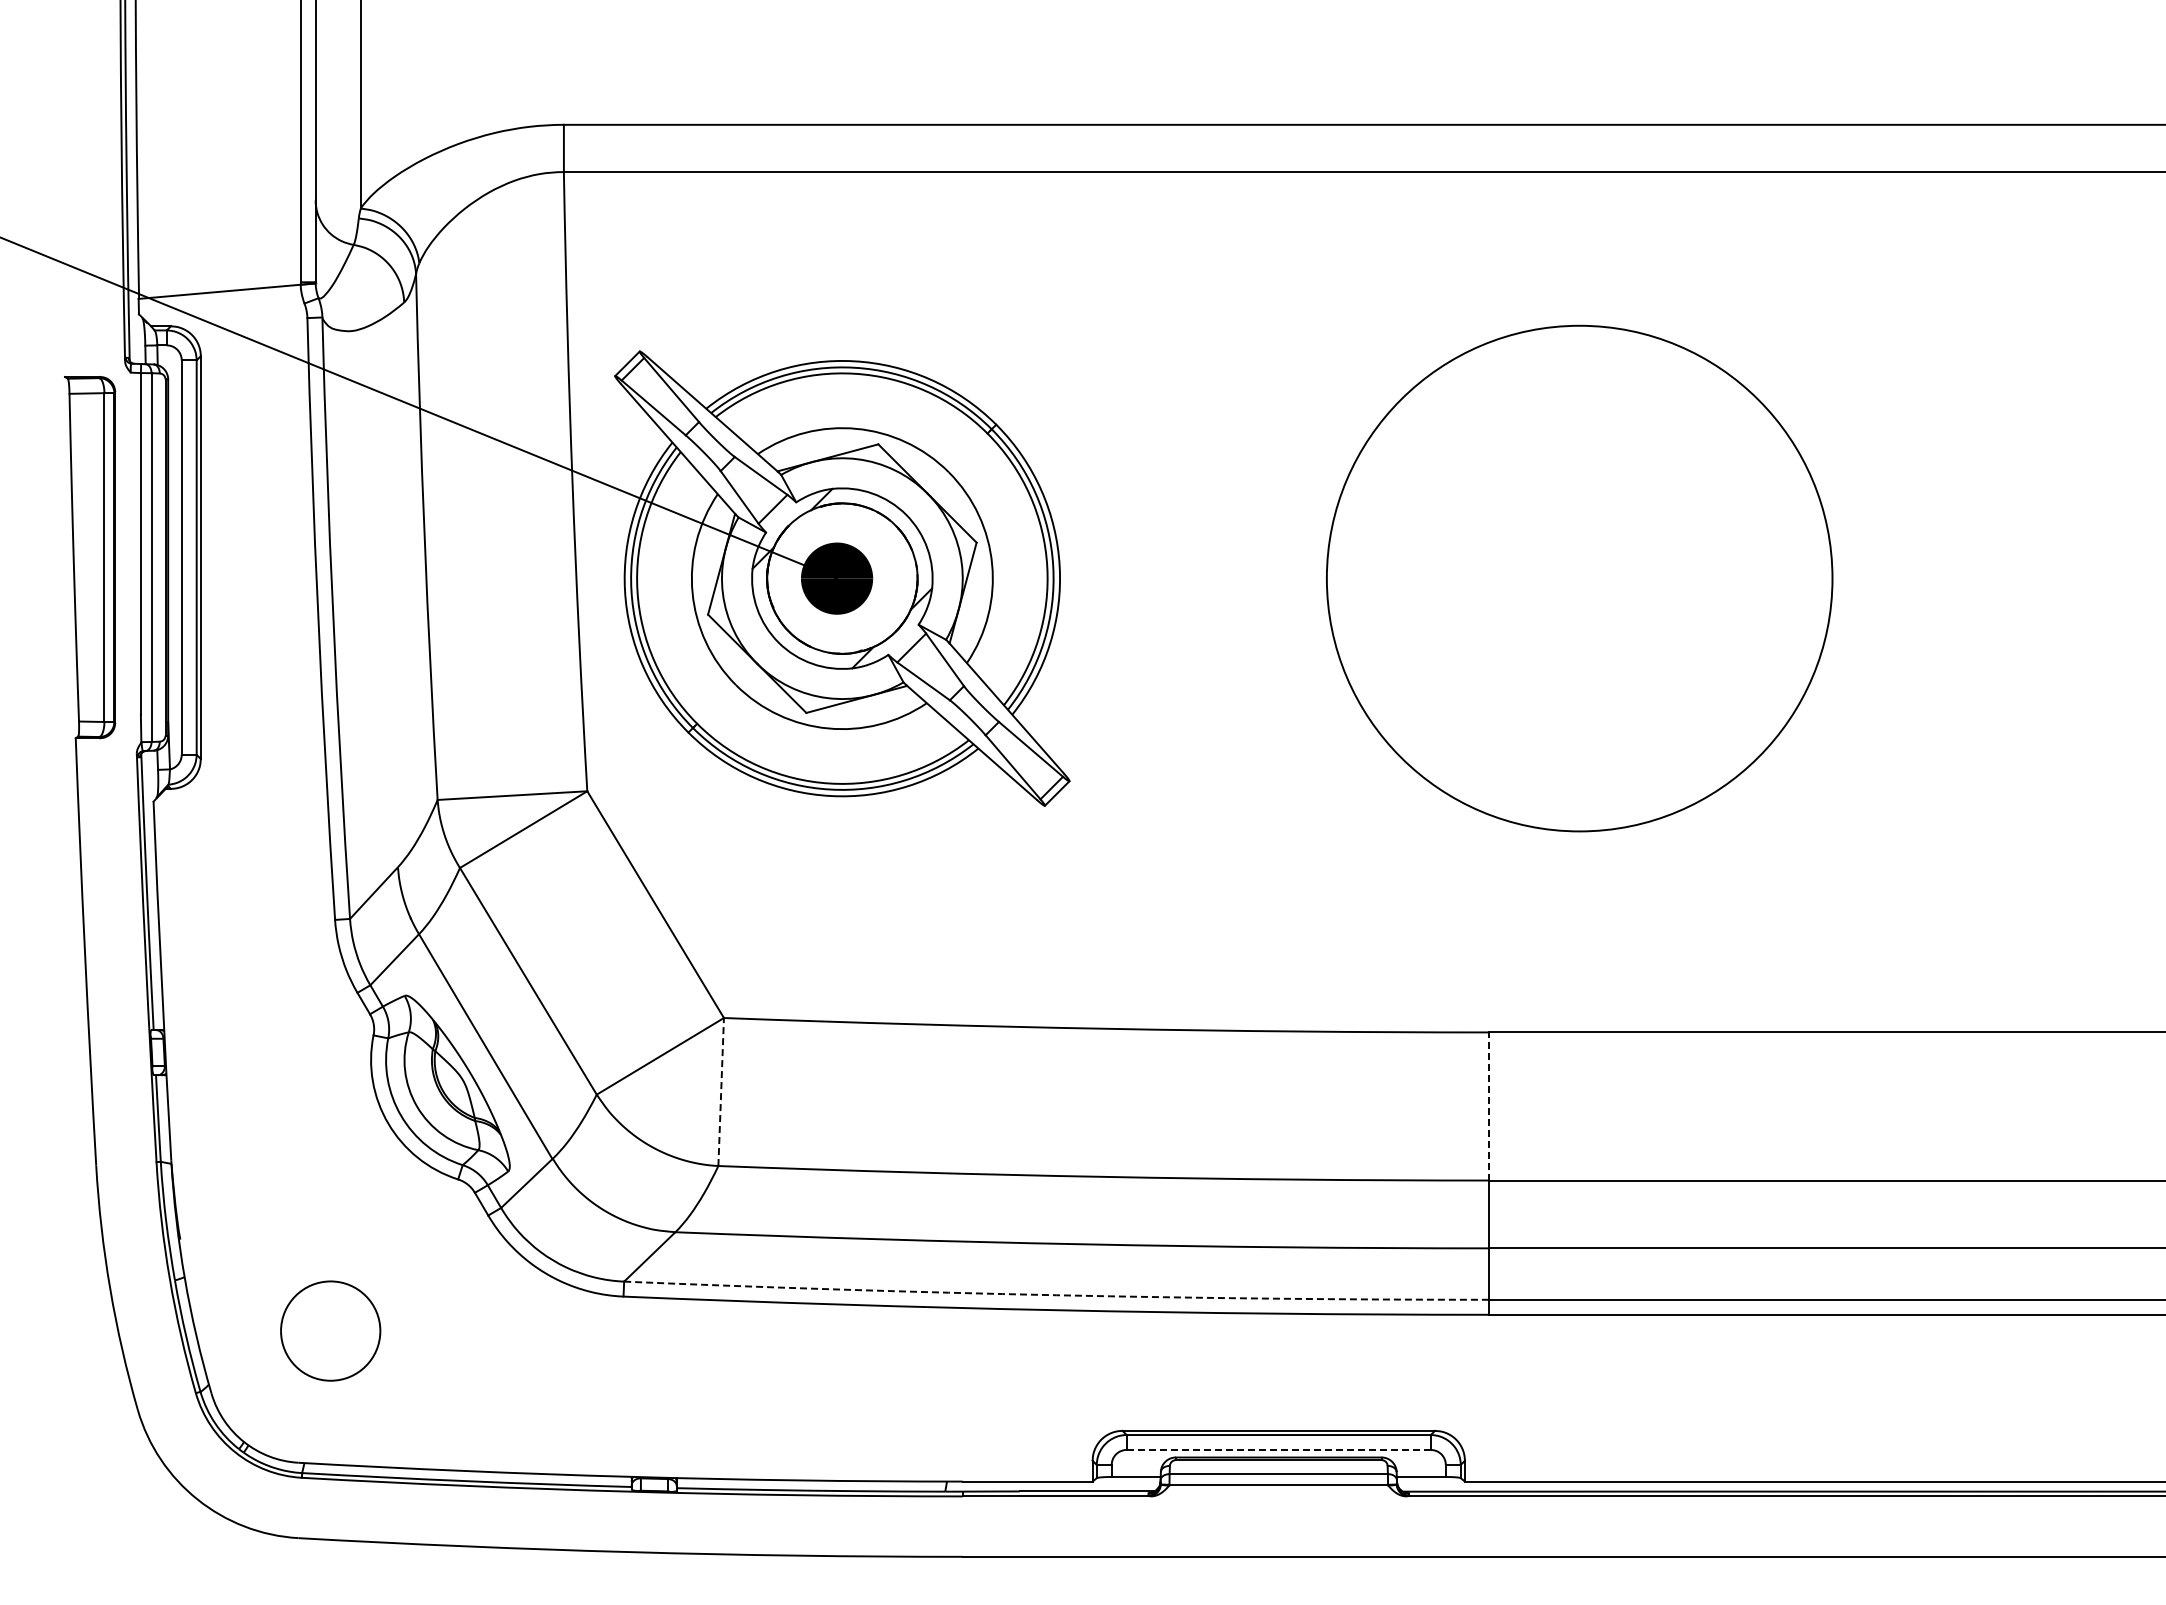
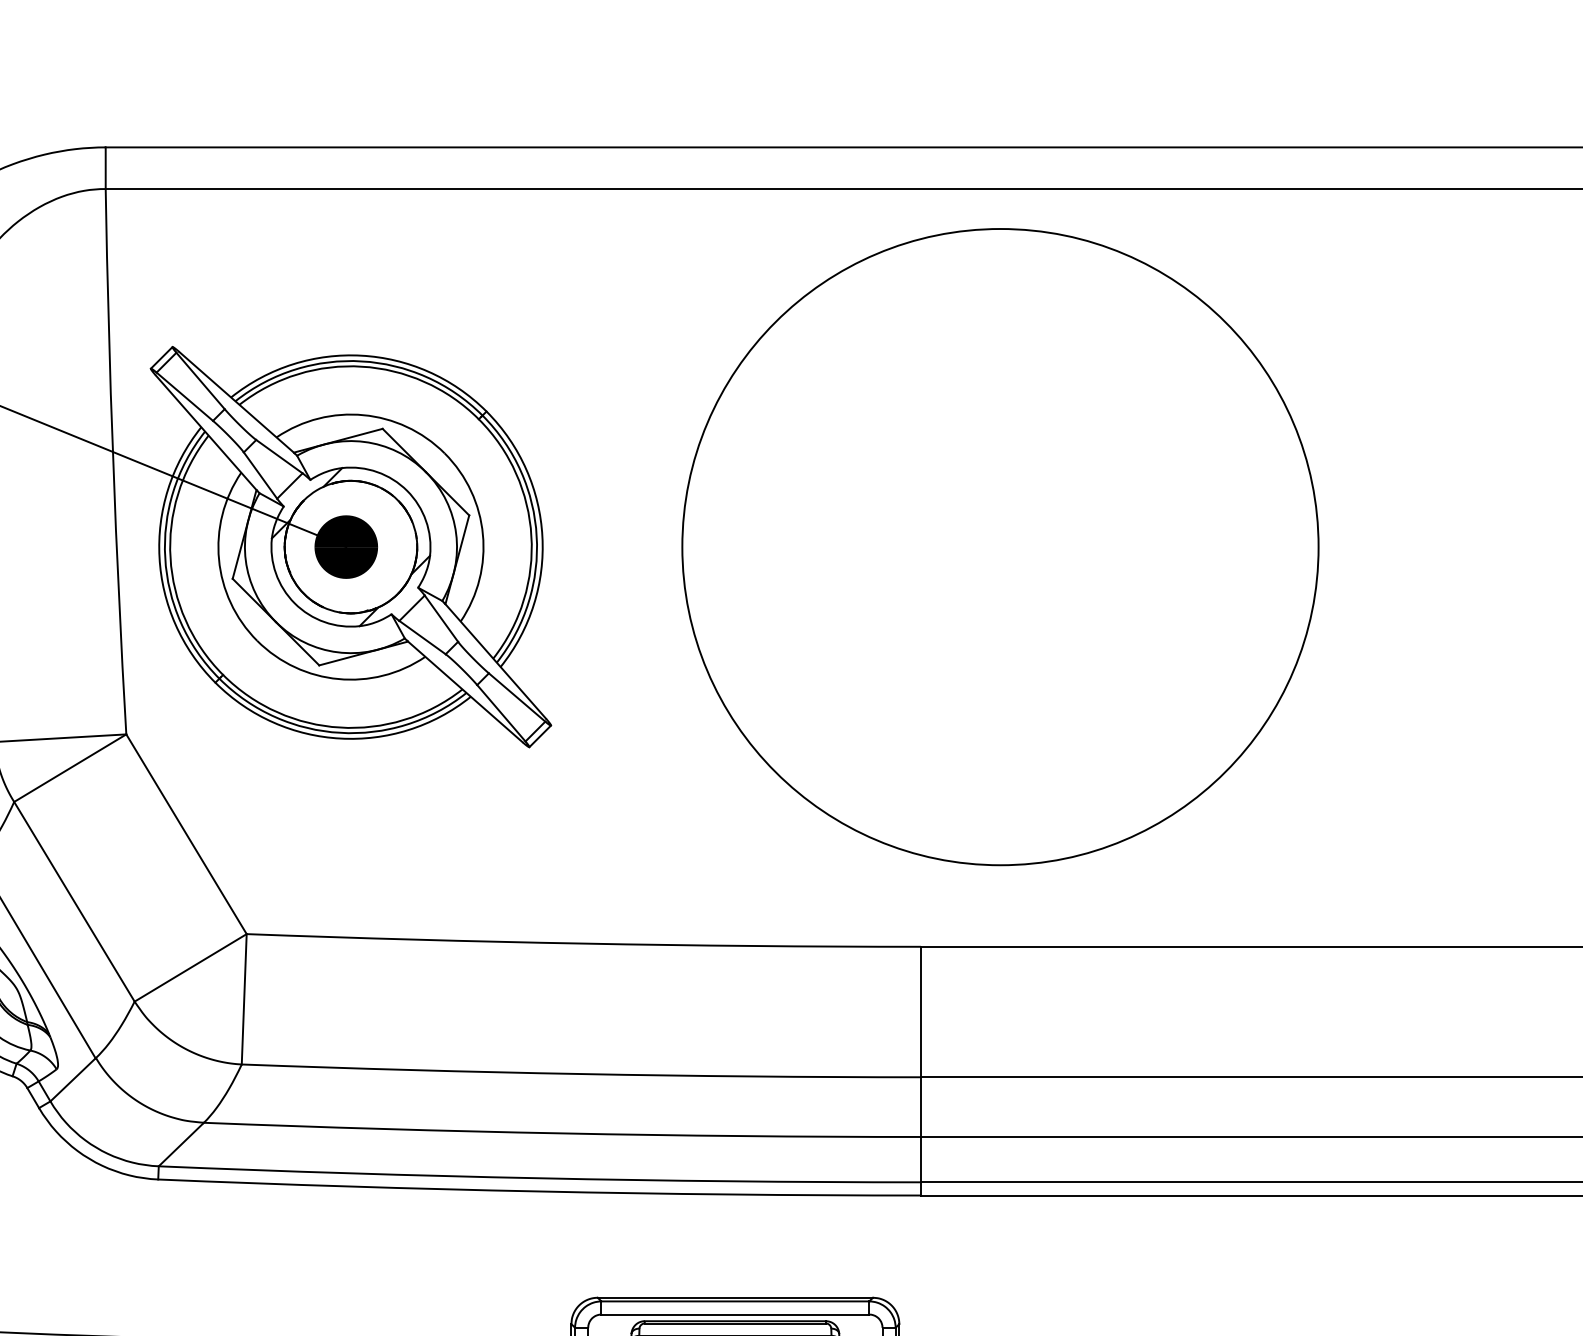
circle: (1579, 578) -> (1000, 546), size x1.43
line: (721, 1091) -> (244, 998), dashed -> solid
line: (1489, 1105) -> (920, 1011), dashed -> solid
arc: (1056, 1295) -> (539, 1178), dashed -> solid
line: (1278, 1449) -> (735, 1314), dashed -> solid

